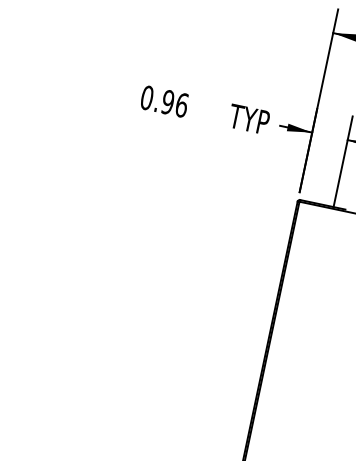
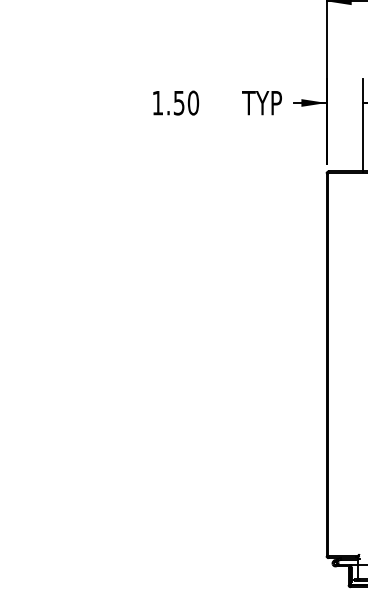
text: (164, 100) -> (175, 102), 0.96 -> 1.50

